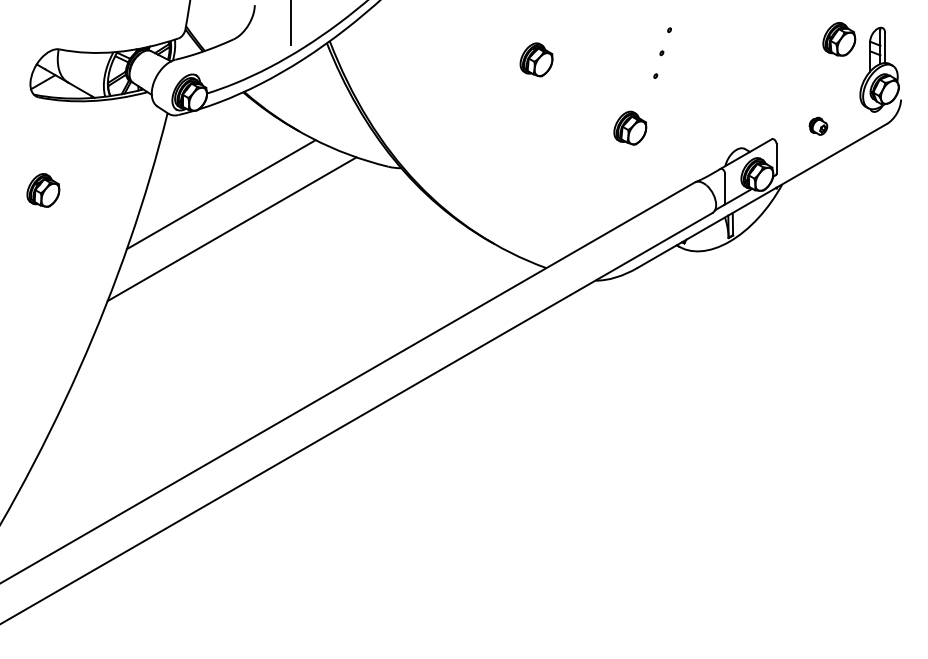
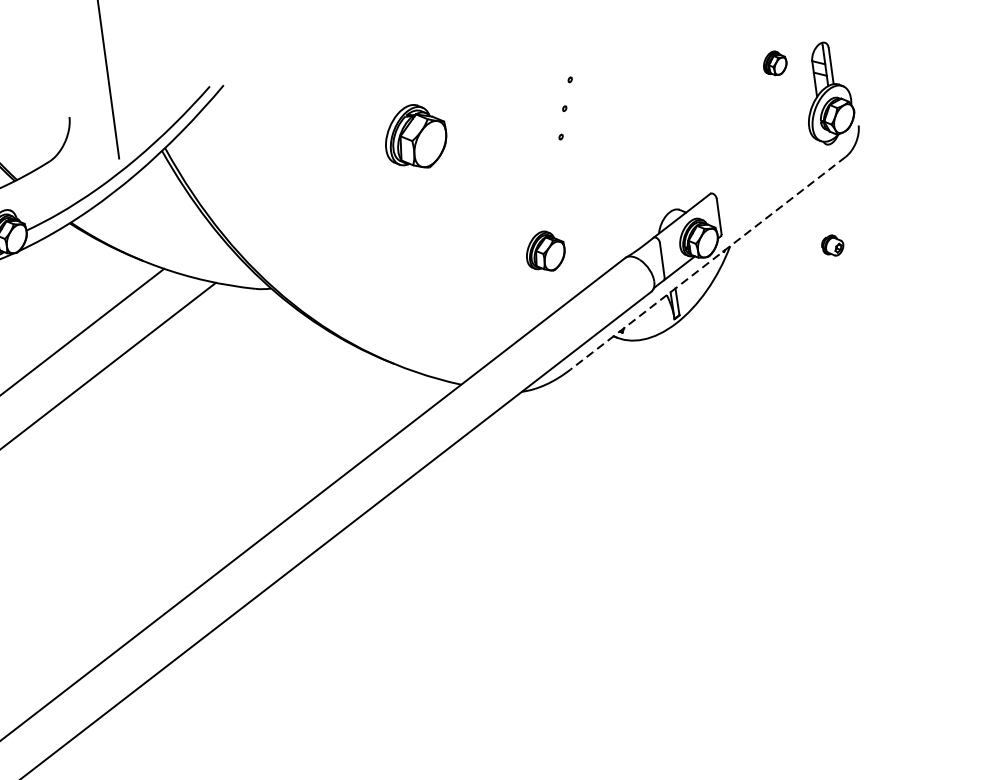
part: (839, 39) -> (775, 63), size x0.6
part: (536, 59) -> (415, 136), size x1.6
part: (818, 125) -> (832, 244), moved
part: (630, 127) -> (545, 250), moved
line: (762, 195) -> (708, 262), solid -> dashed

